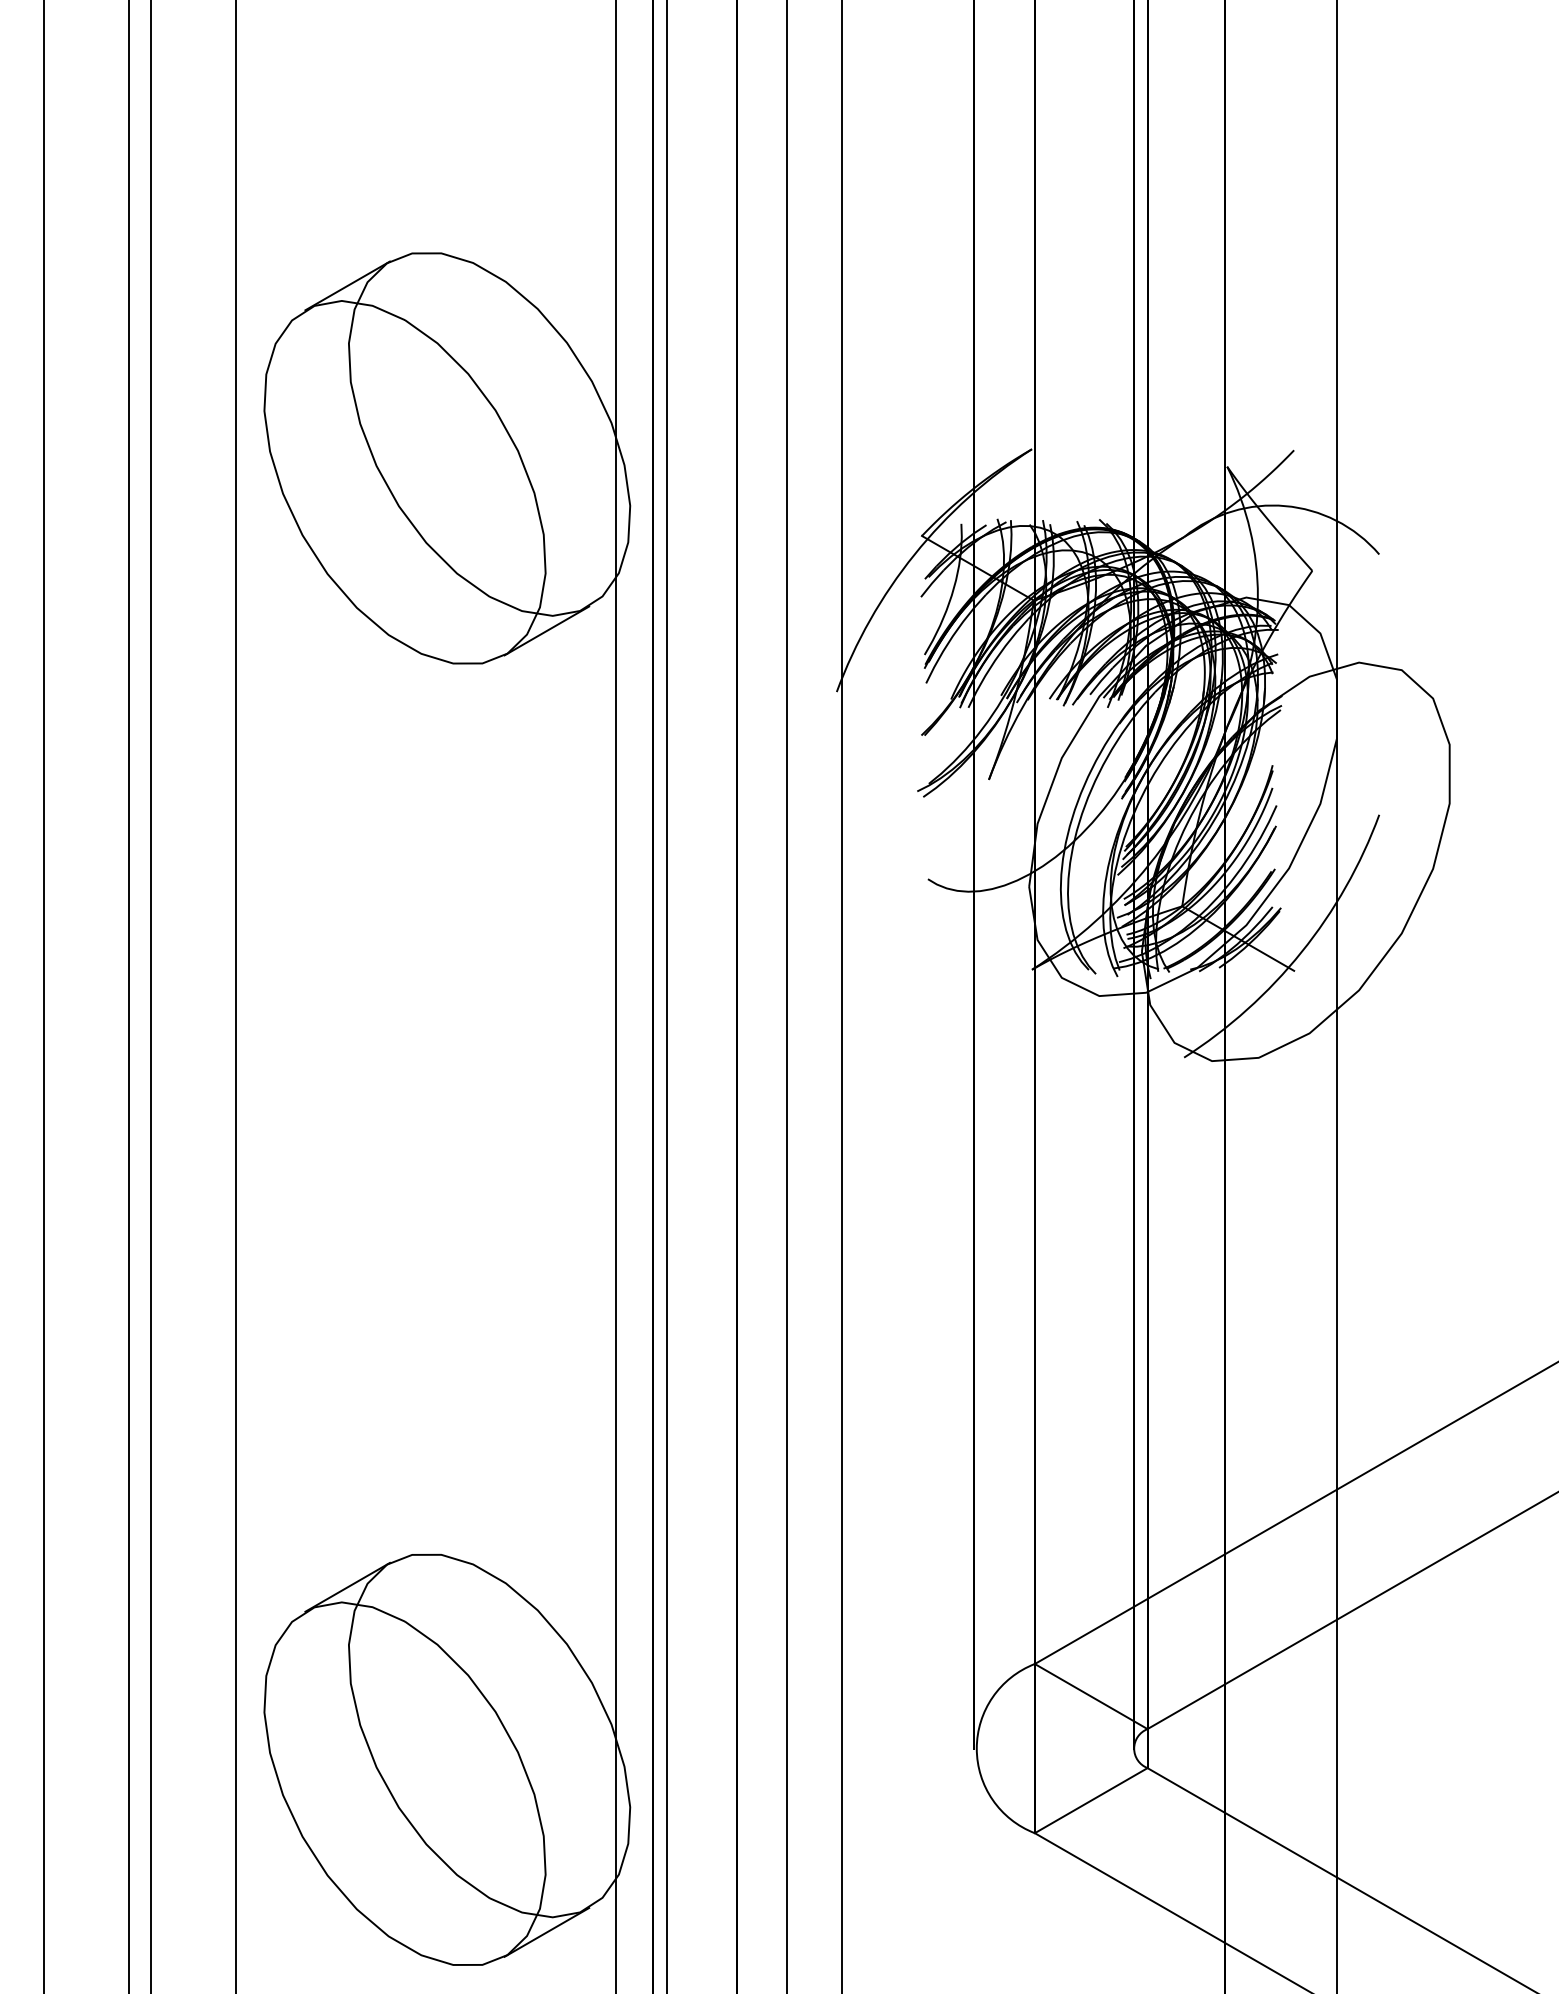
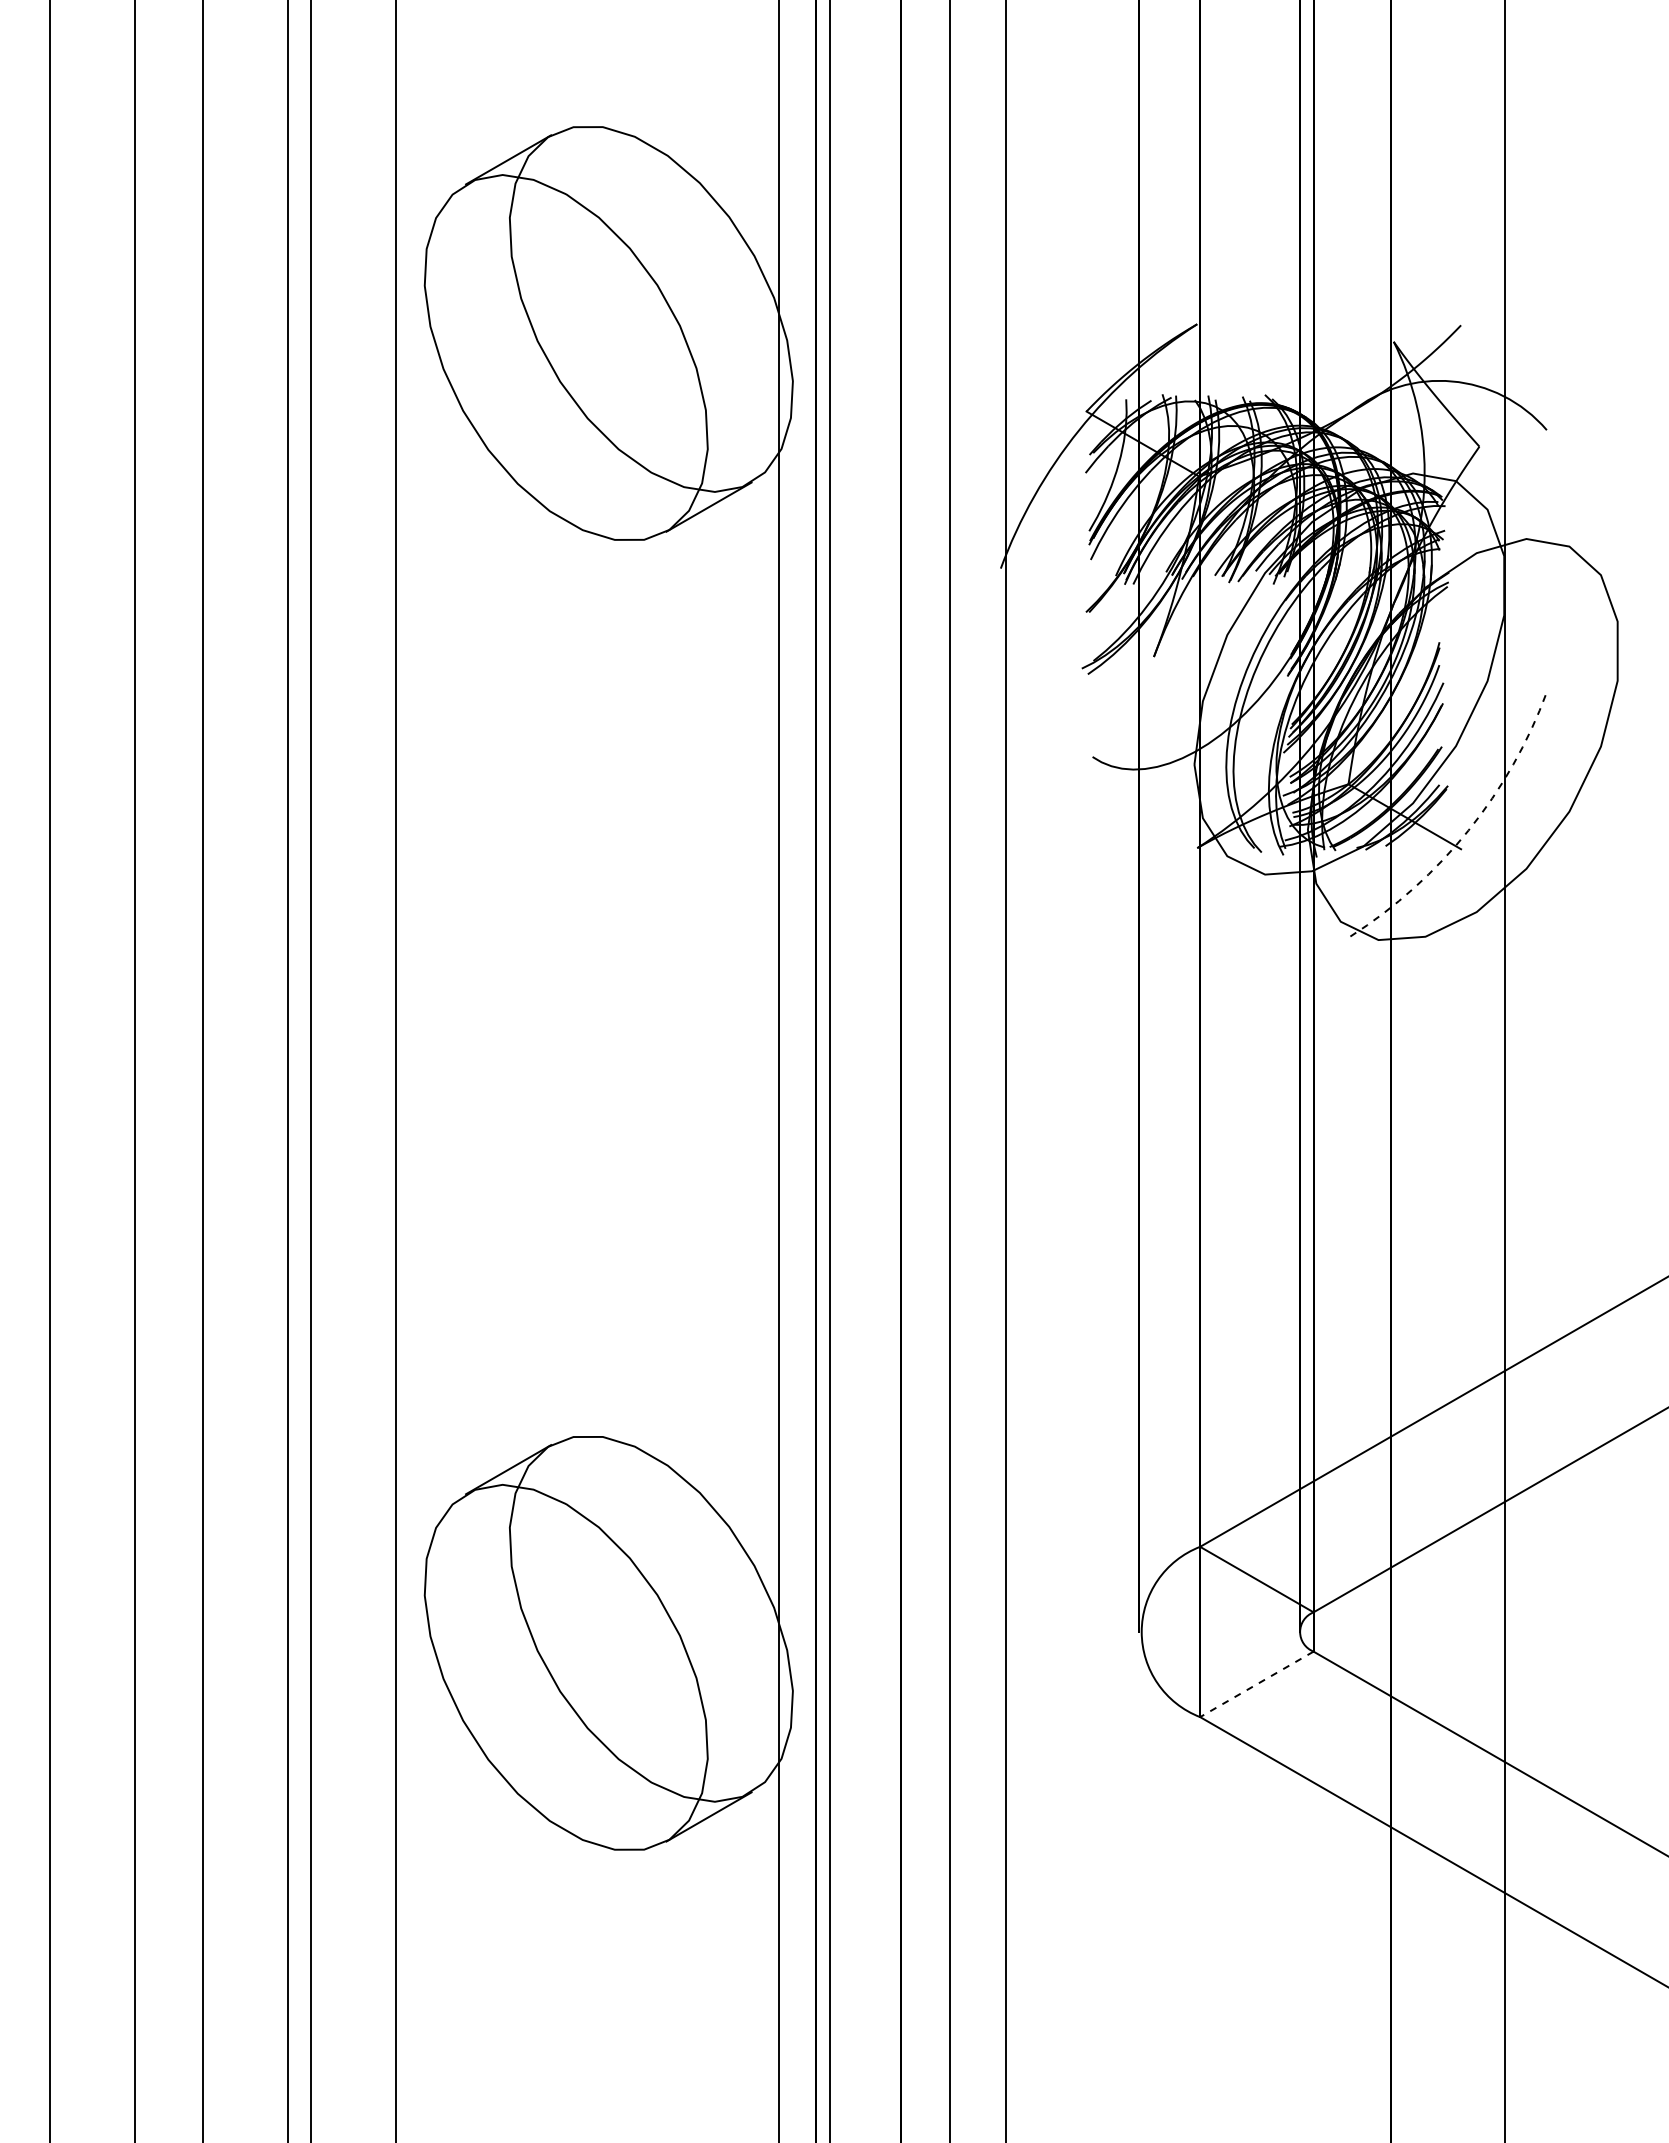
arc: (1301, 952) -> (1468, 830), solid -> dashed
line: (1090, 1800) -> (1256, 1684), solid -> dashed

